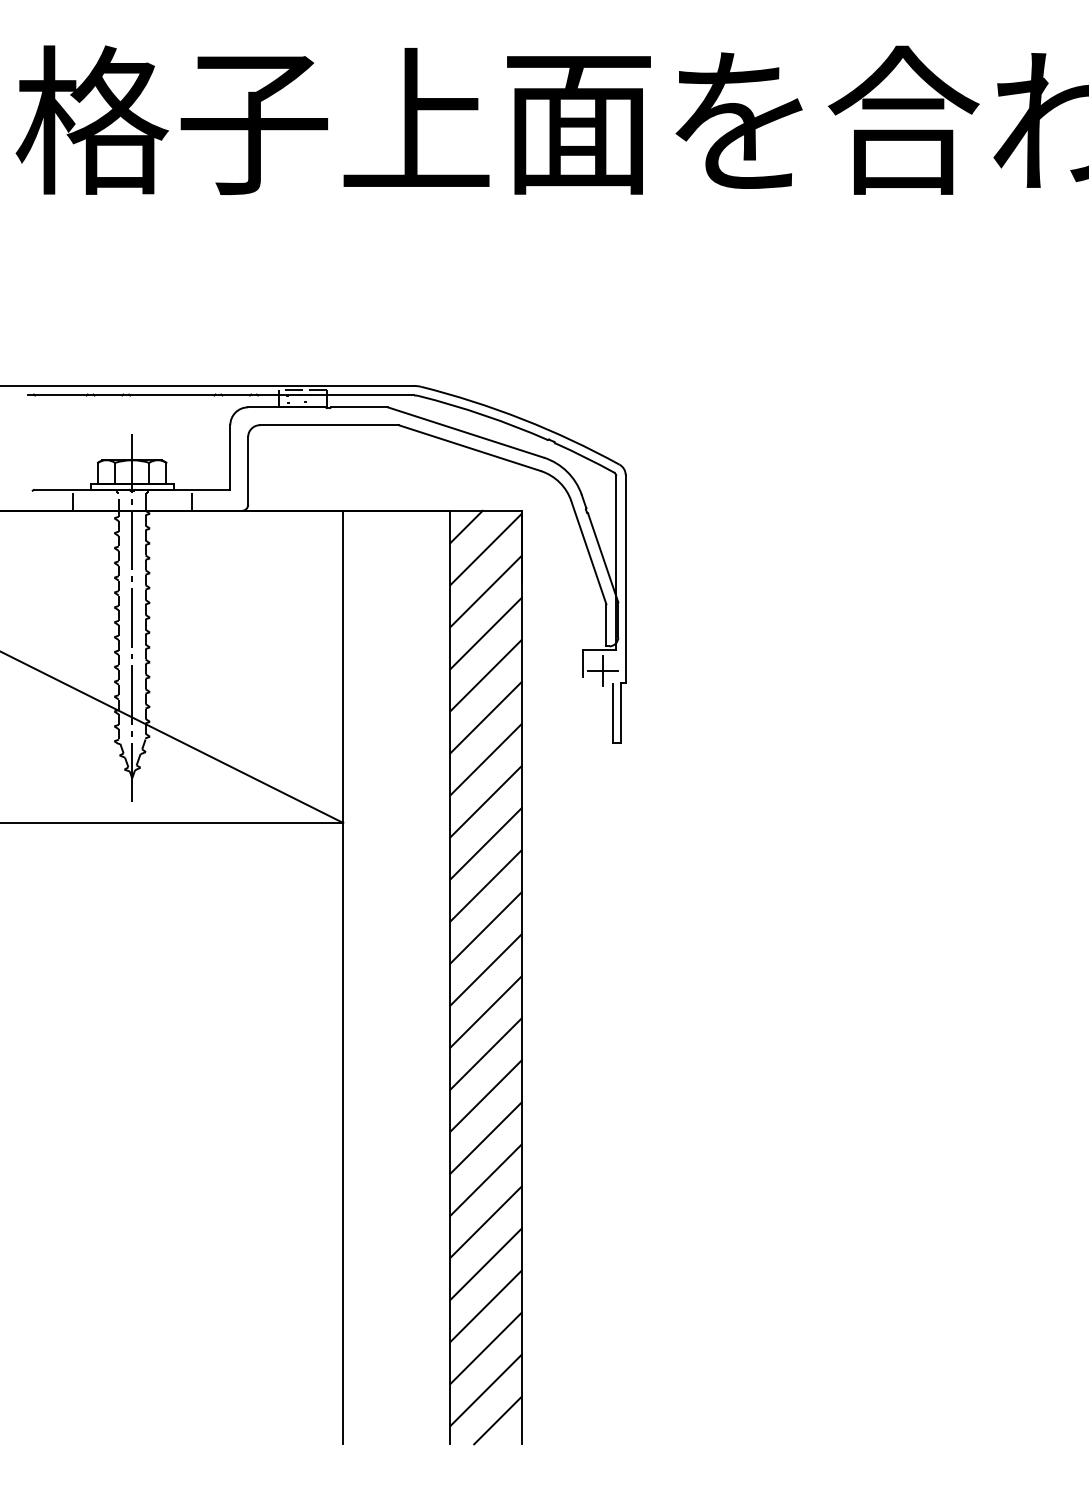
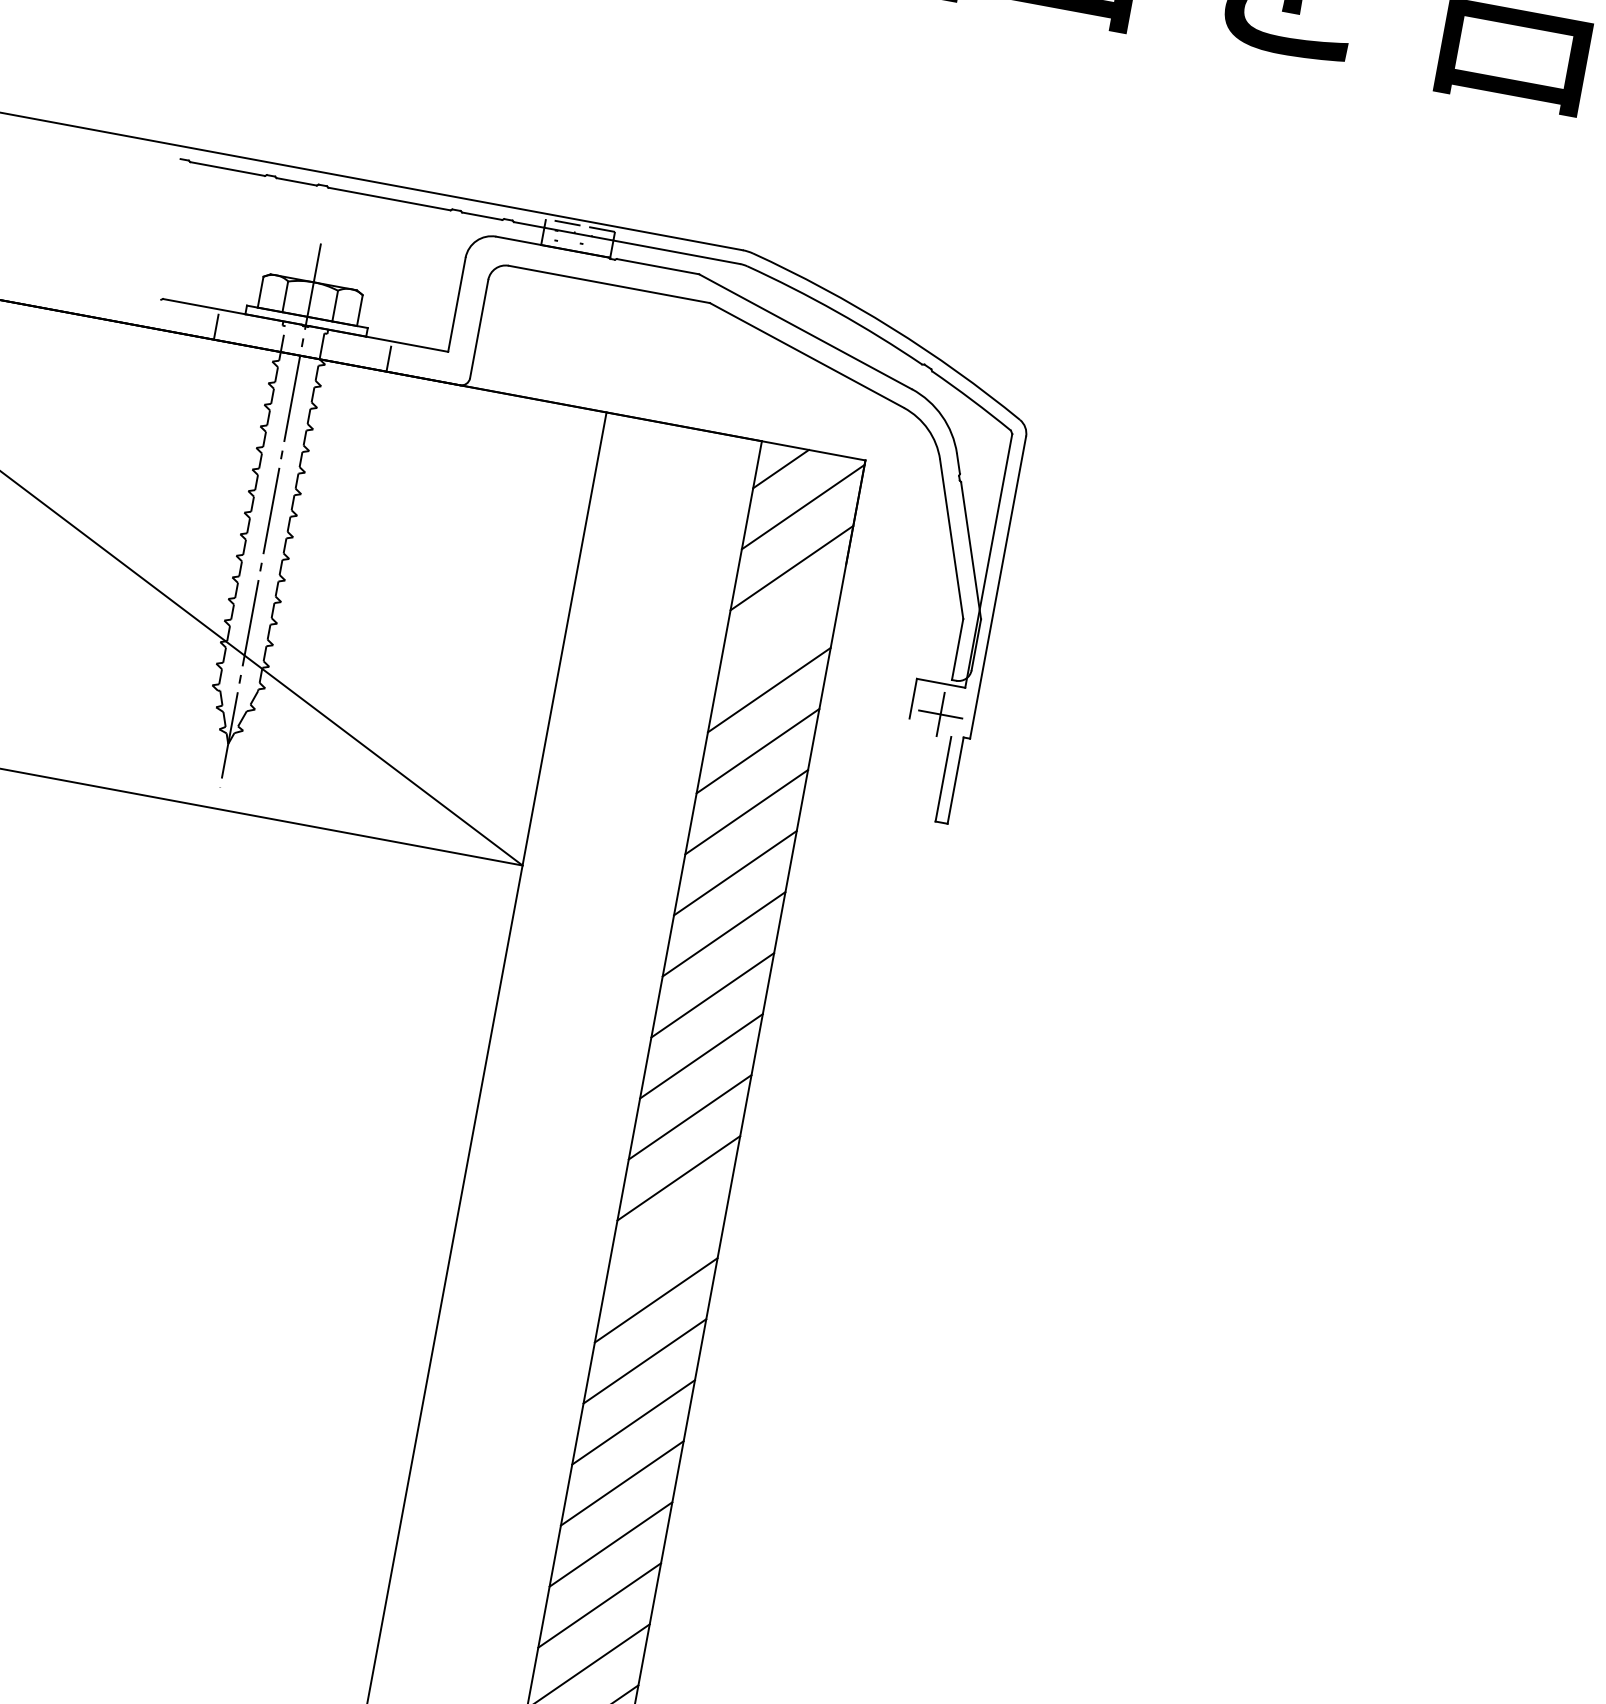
line: (485, 633) -> (779, 628), removed
line: (485, 1053) -> (666, 1238), removed

